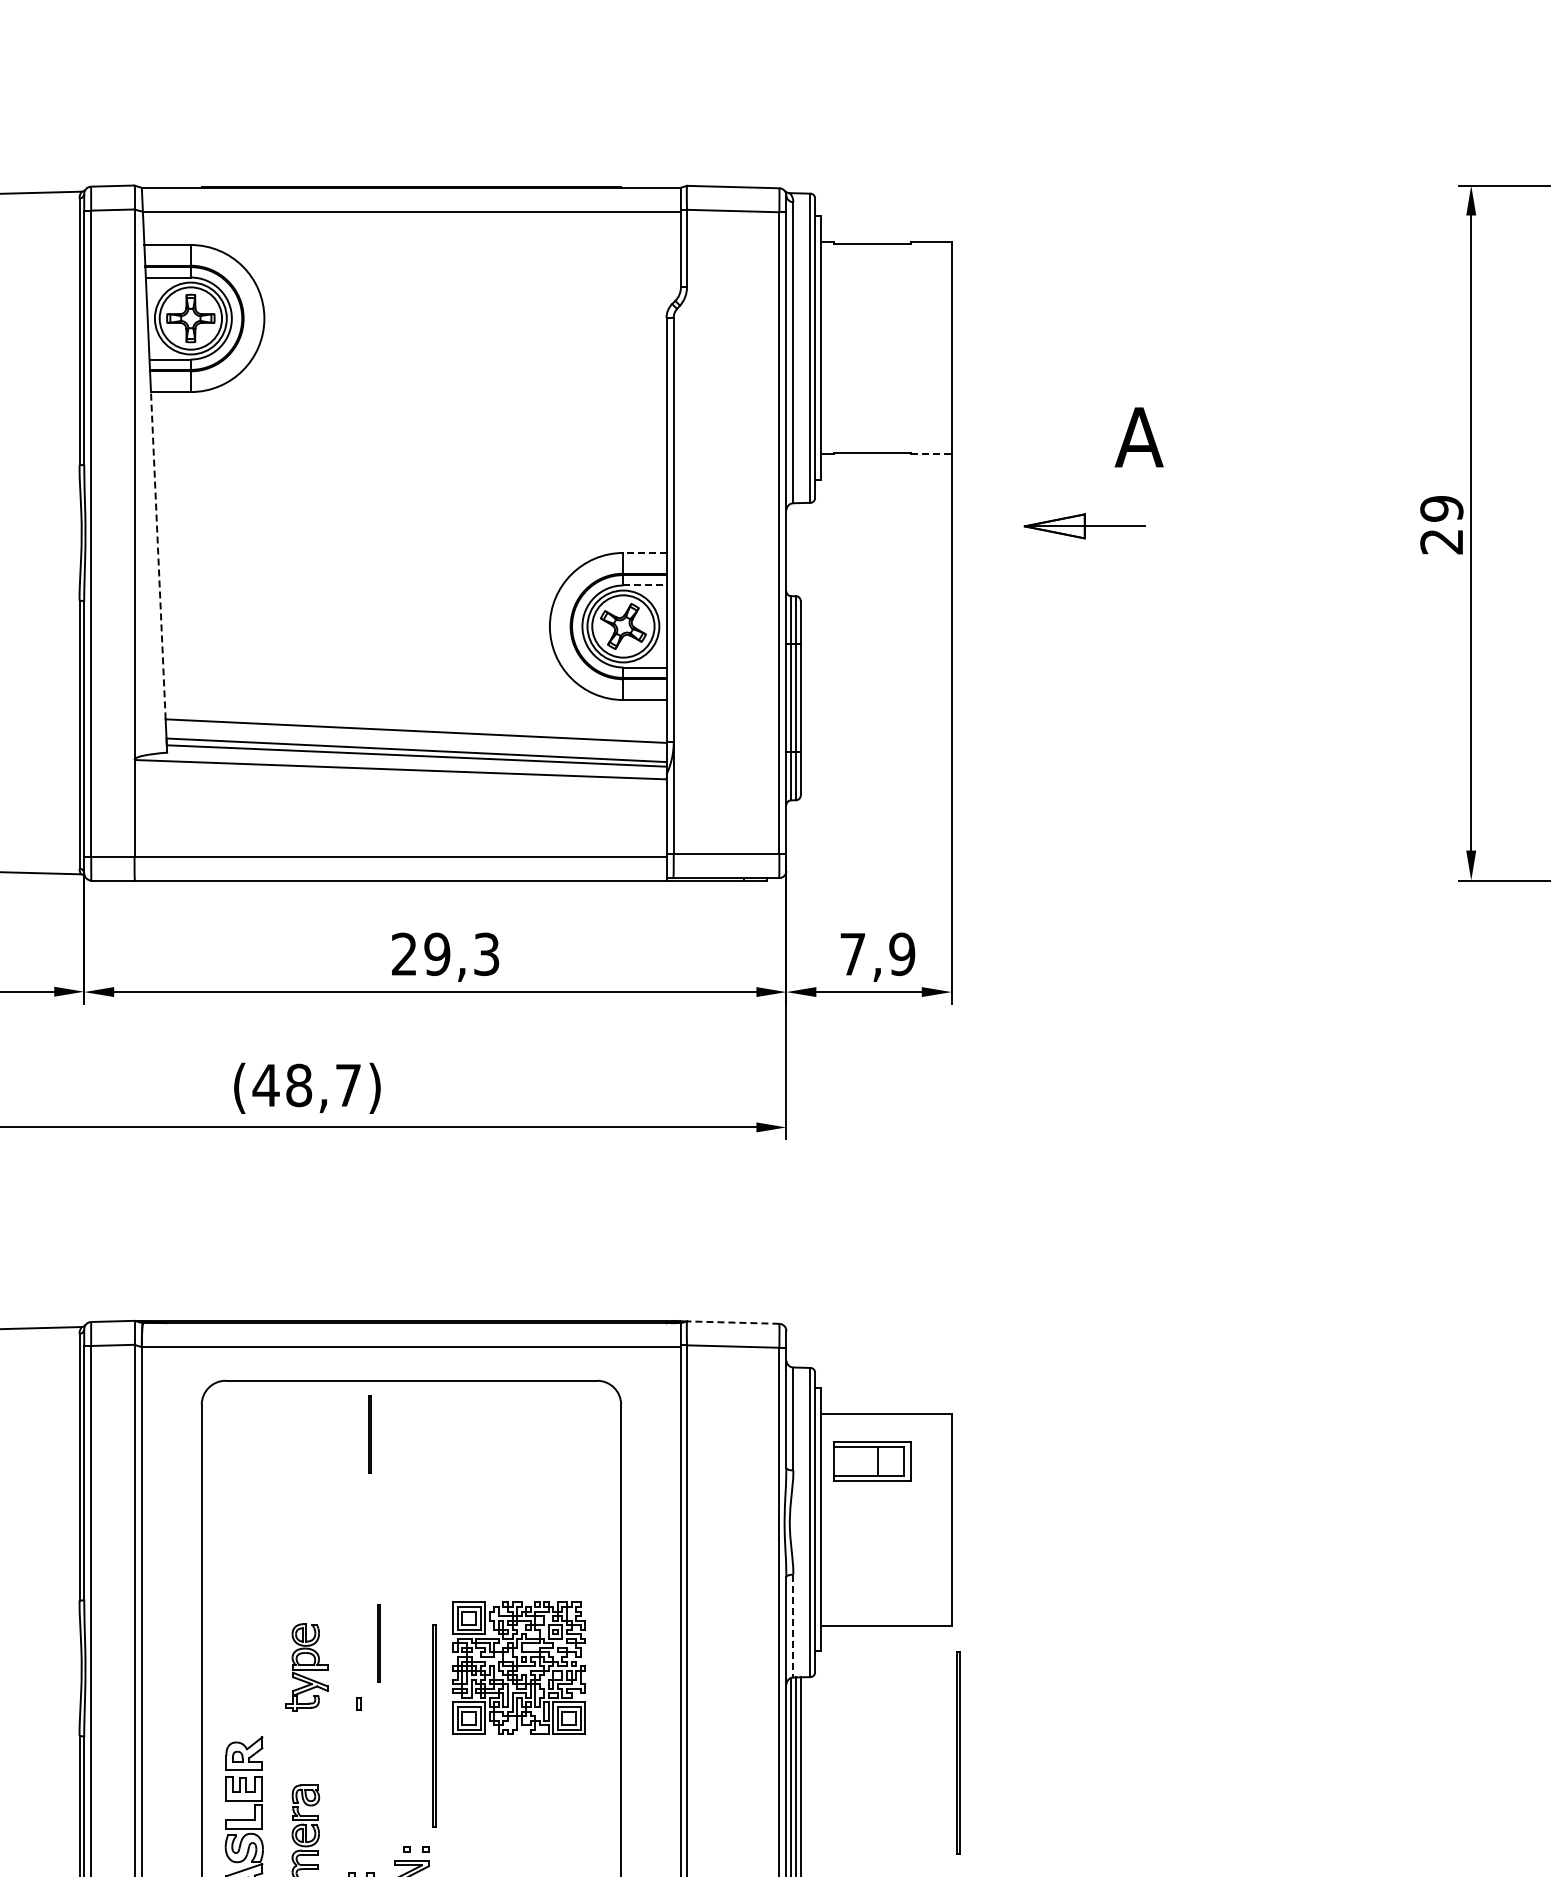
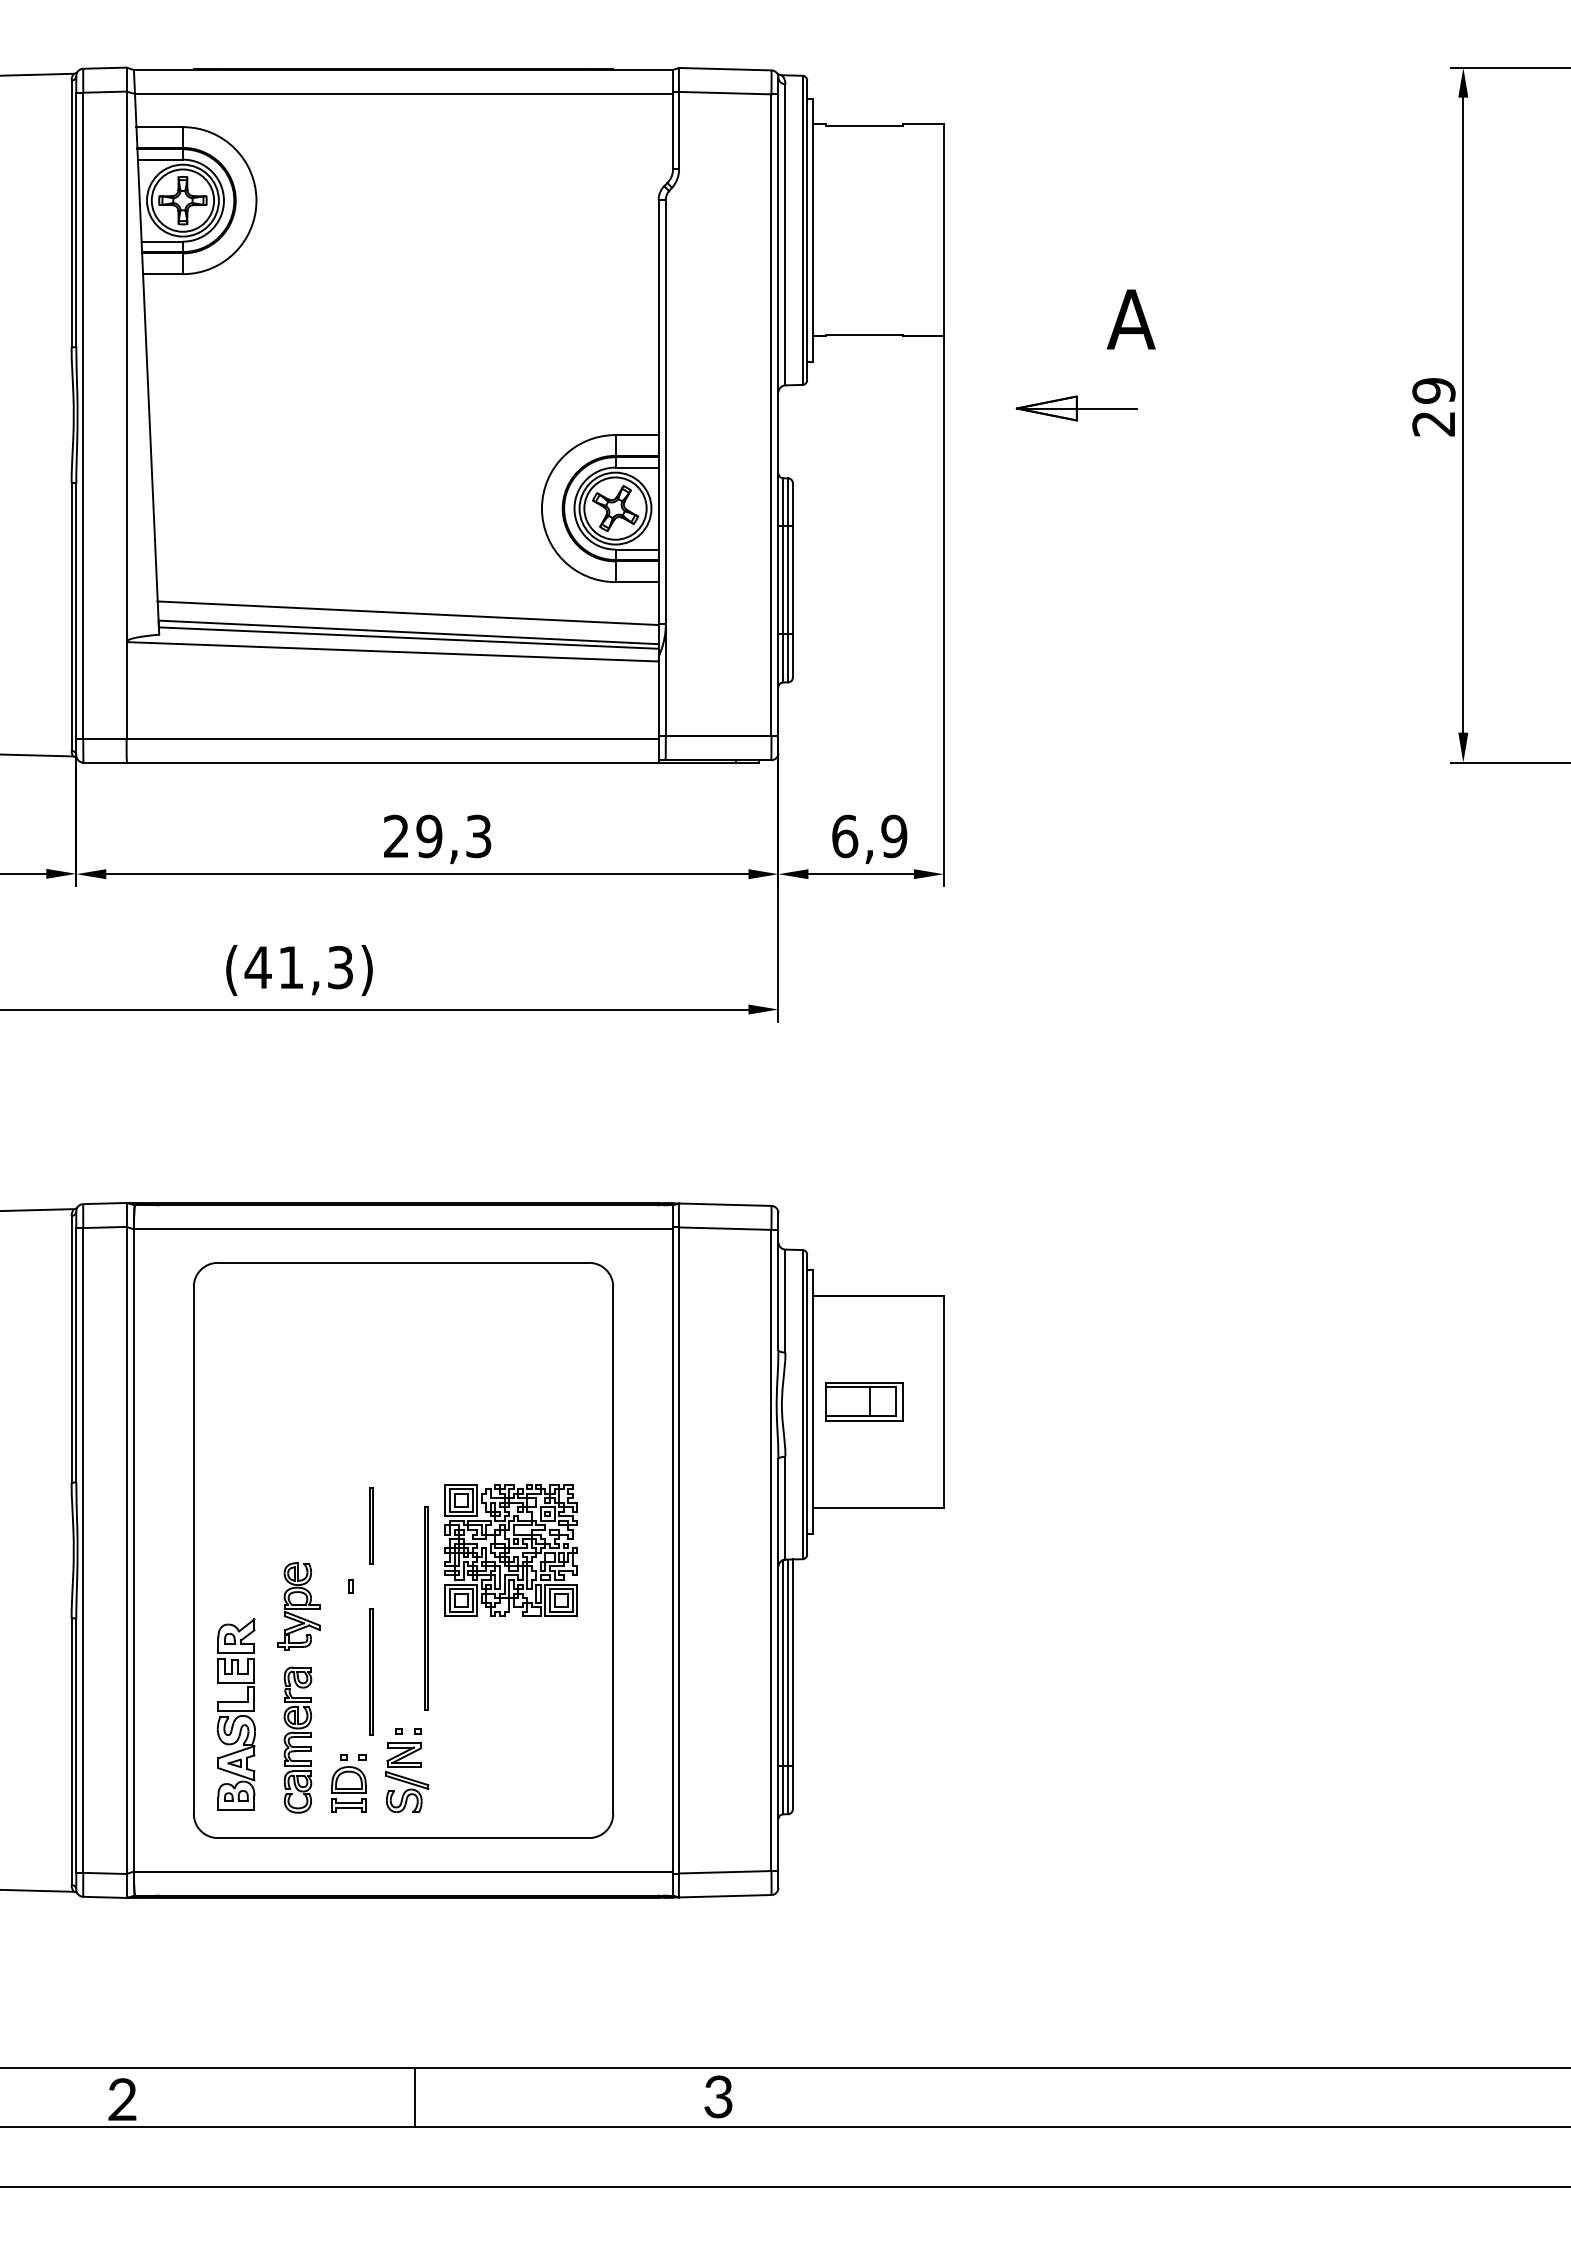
line: (931, 454) -> (923, 336), dashed -> solid
line: (645, 553) -> (637, 435), dashed -> solid
line: (158, 555) -> (150, 437), dashed -> solid
line: (645, 585) -> (637, 467), dashed -> solid
text: (853, 954) -> (845, 836), 7,9 -> 6,9
text: (323, 1085) -> (315, 967), (48,7) -> (41,3)
line: (732, 1322) -> (724, 1204), dashed -> solid
line: (369, 1434) -> (361, 1316), removed
part: (872, 1461) -> (864, 1401), moved
line: (793, 1626) -> (785, 1508), dashed -> solid
part: (306, 1667) -> (298, 1606), moved
line: (957, 1753) -> (949, 1635), removed
line: (378, 1789) -> (370, 1671), added

